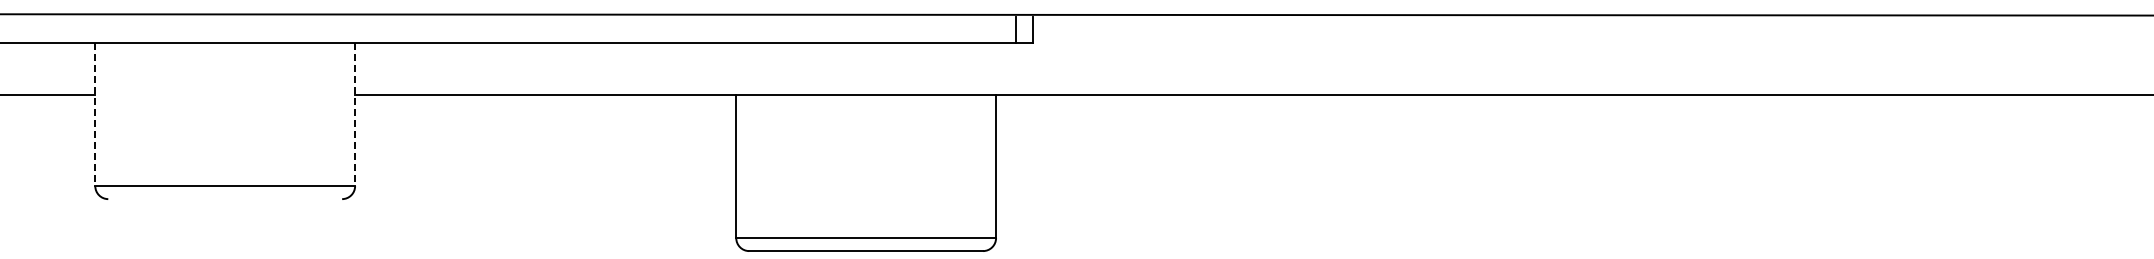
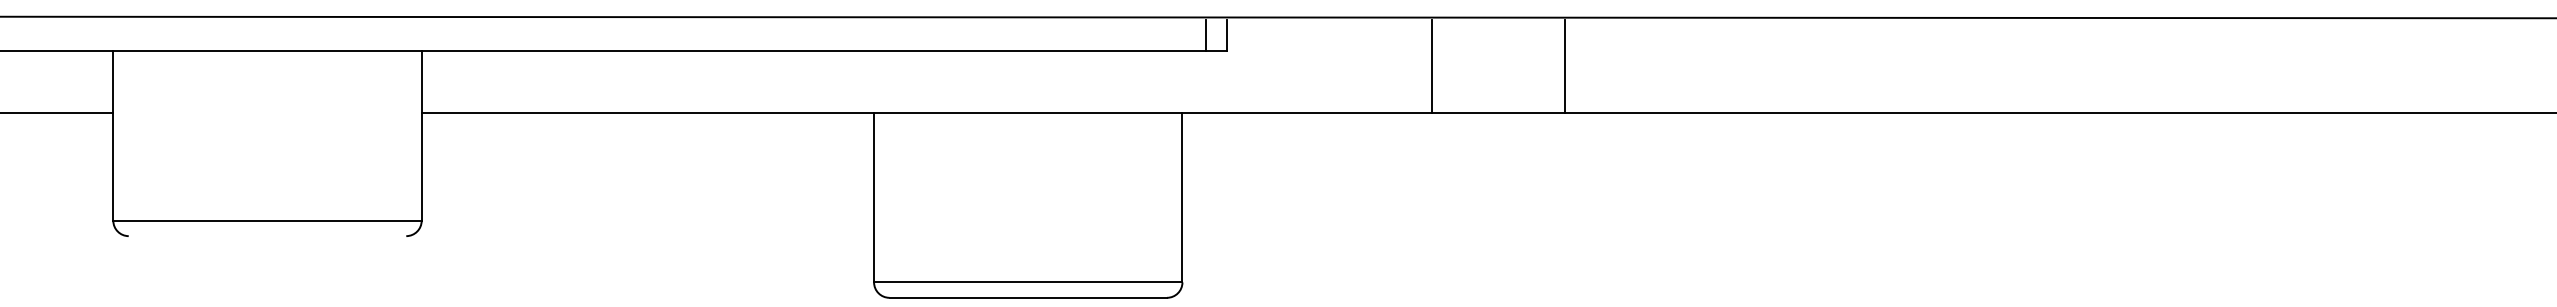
line: (1206, 56) -> (1432, 66), added
line: (1318, 56) -> (1565, 66), added
line: (95, 115) -> (113, 136), dashed -> solid
line: (355, 115) -> (422, 136), dashed -> solid

